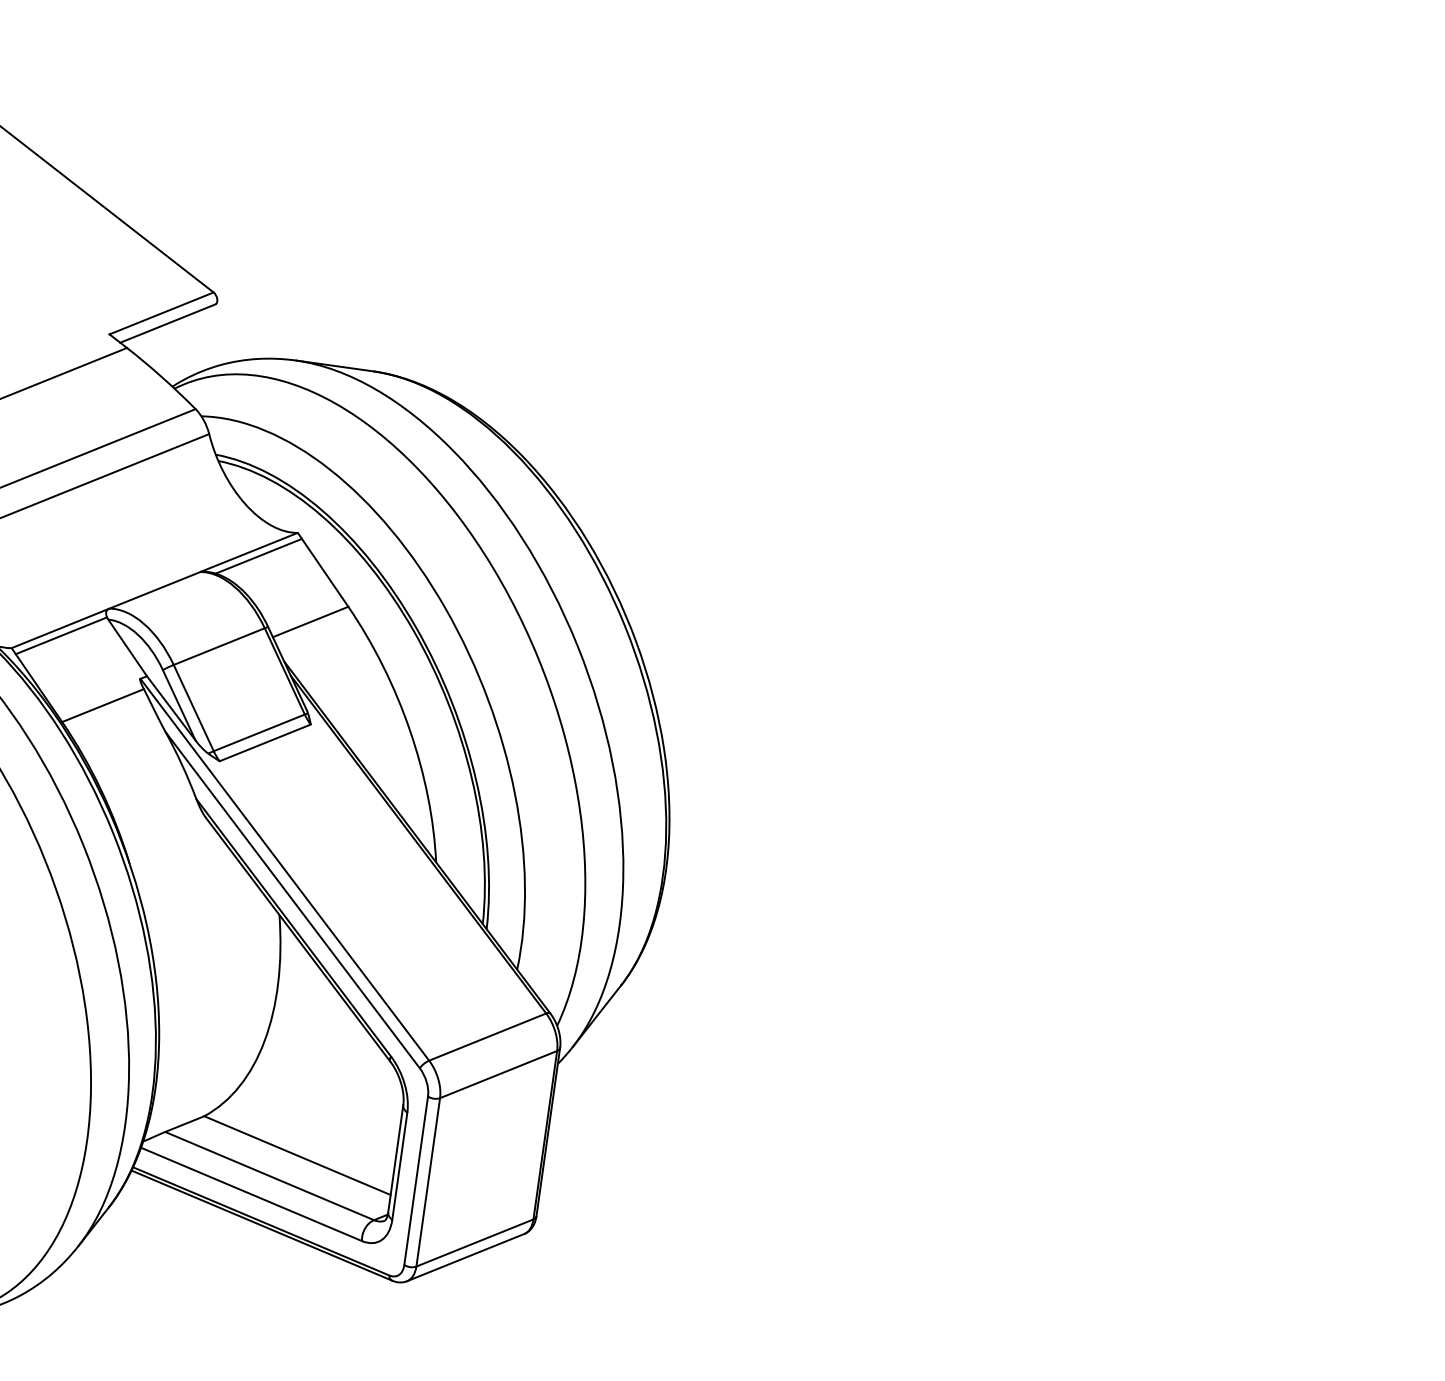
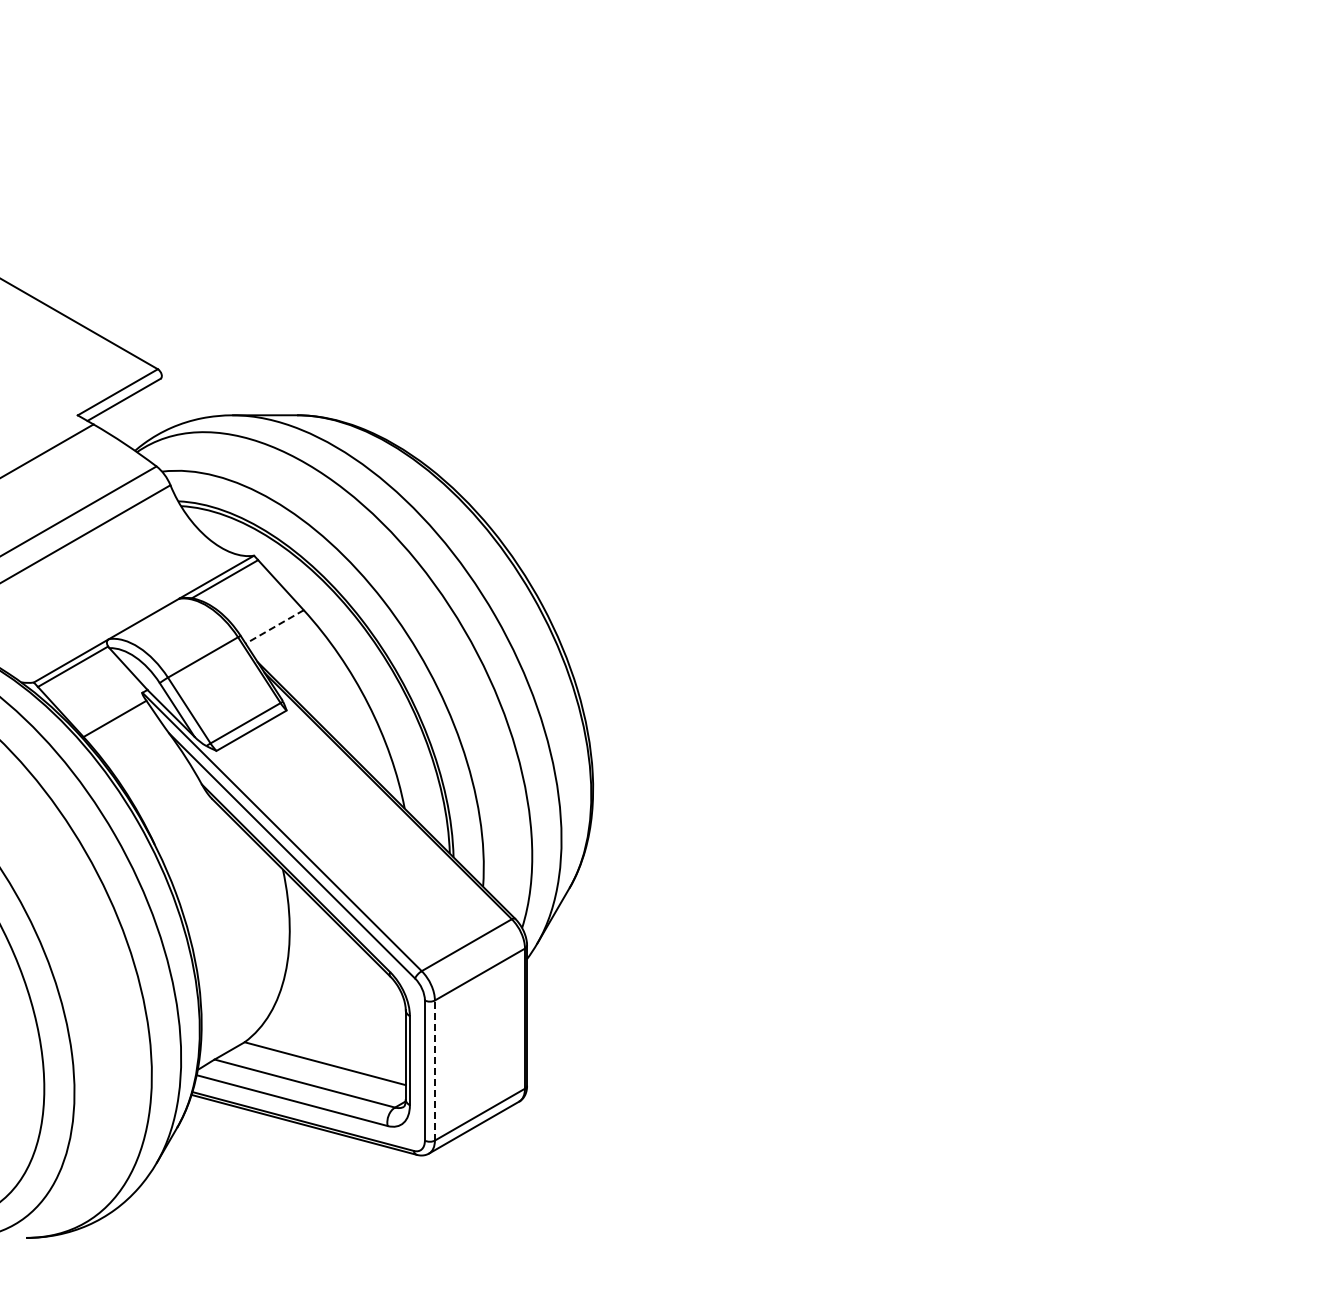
line: (310, 621) -> (274, 626), solid -> dashed
line: (427, 1182) -> (434, 1070), solid -> dashed

